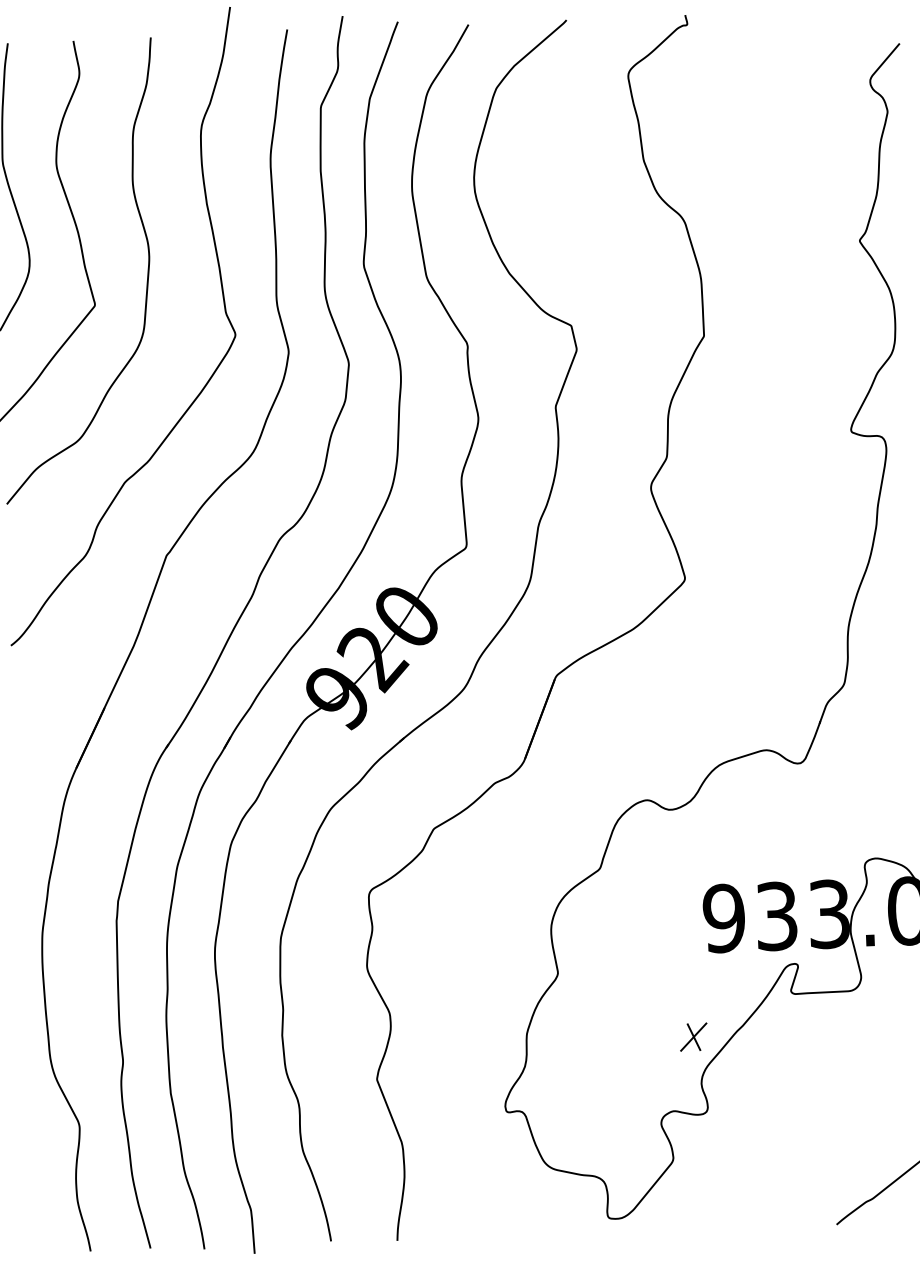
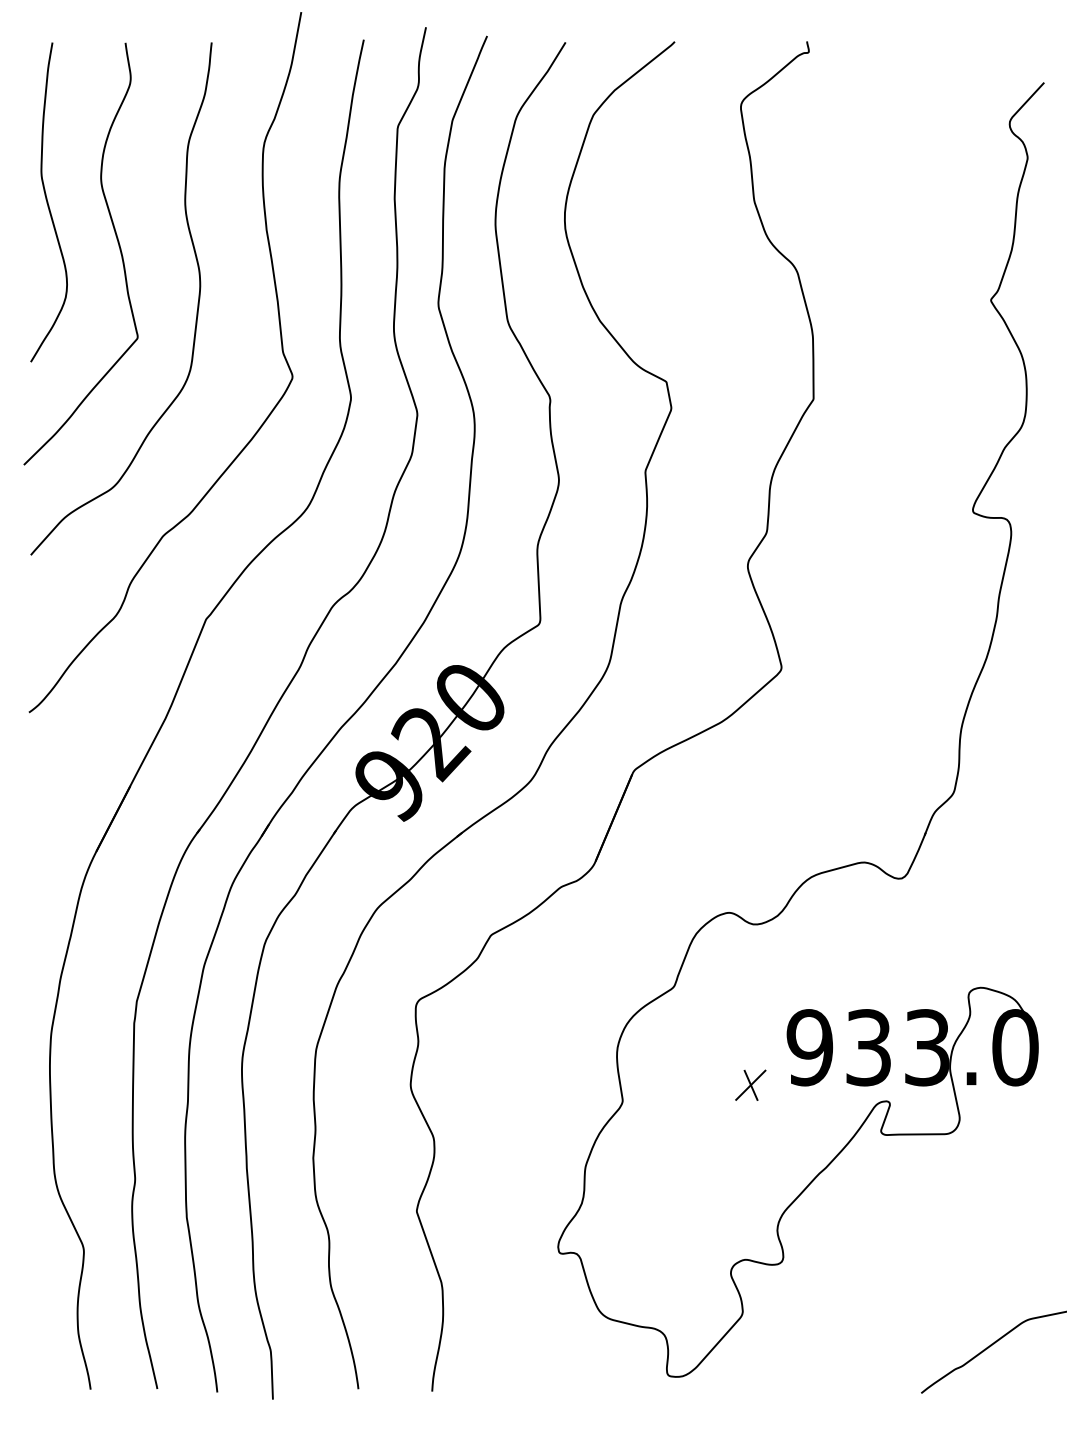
part: (693, 1036) -> (750, 1084), moved

